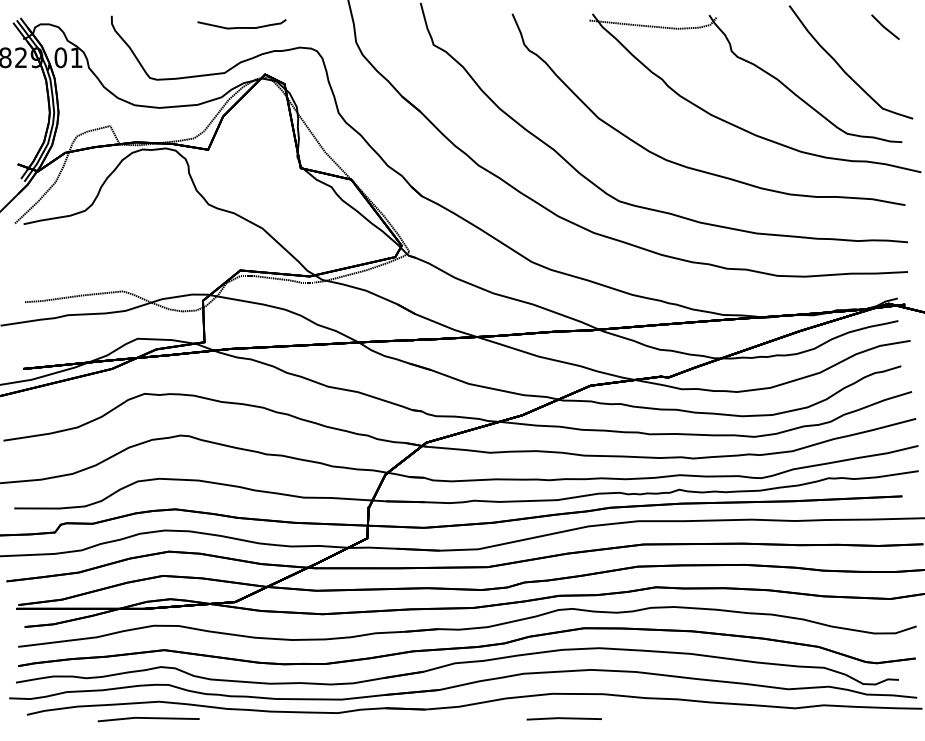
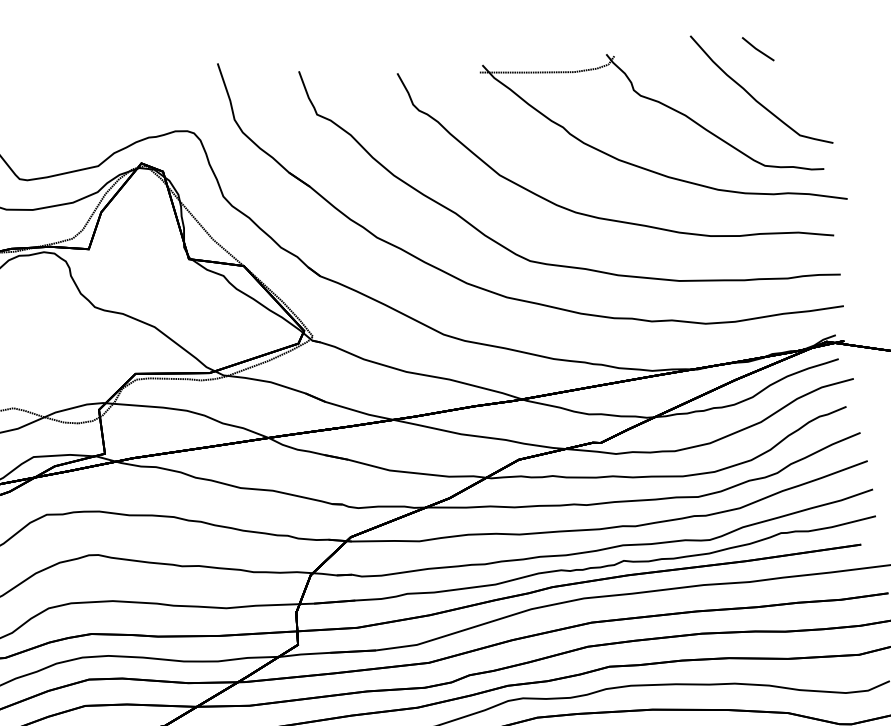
line: (884, 26) -> (757, 48), moved
curve: (241, 27) -> (111, 116), removed

